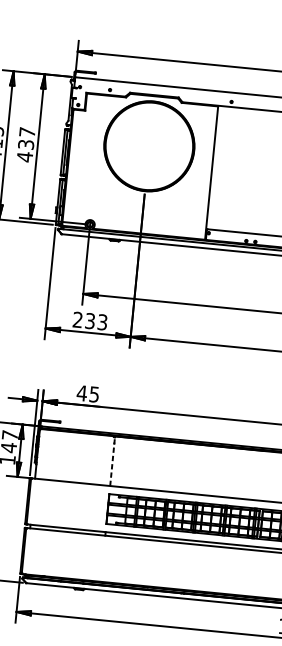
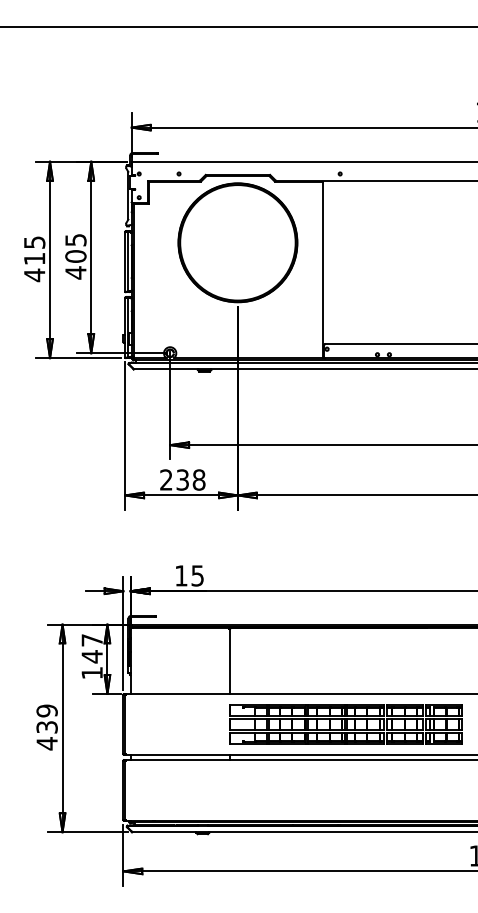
text: (26, 138) -> (75, 248), 437 -> 405
text: (102, 321) -> (198, 479), 233 -> 238
text: (82, 393) -> (181, 575), 45 -> 15
line: (112, 461) -> (230, 661), dashed -> solid

